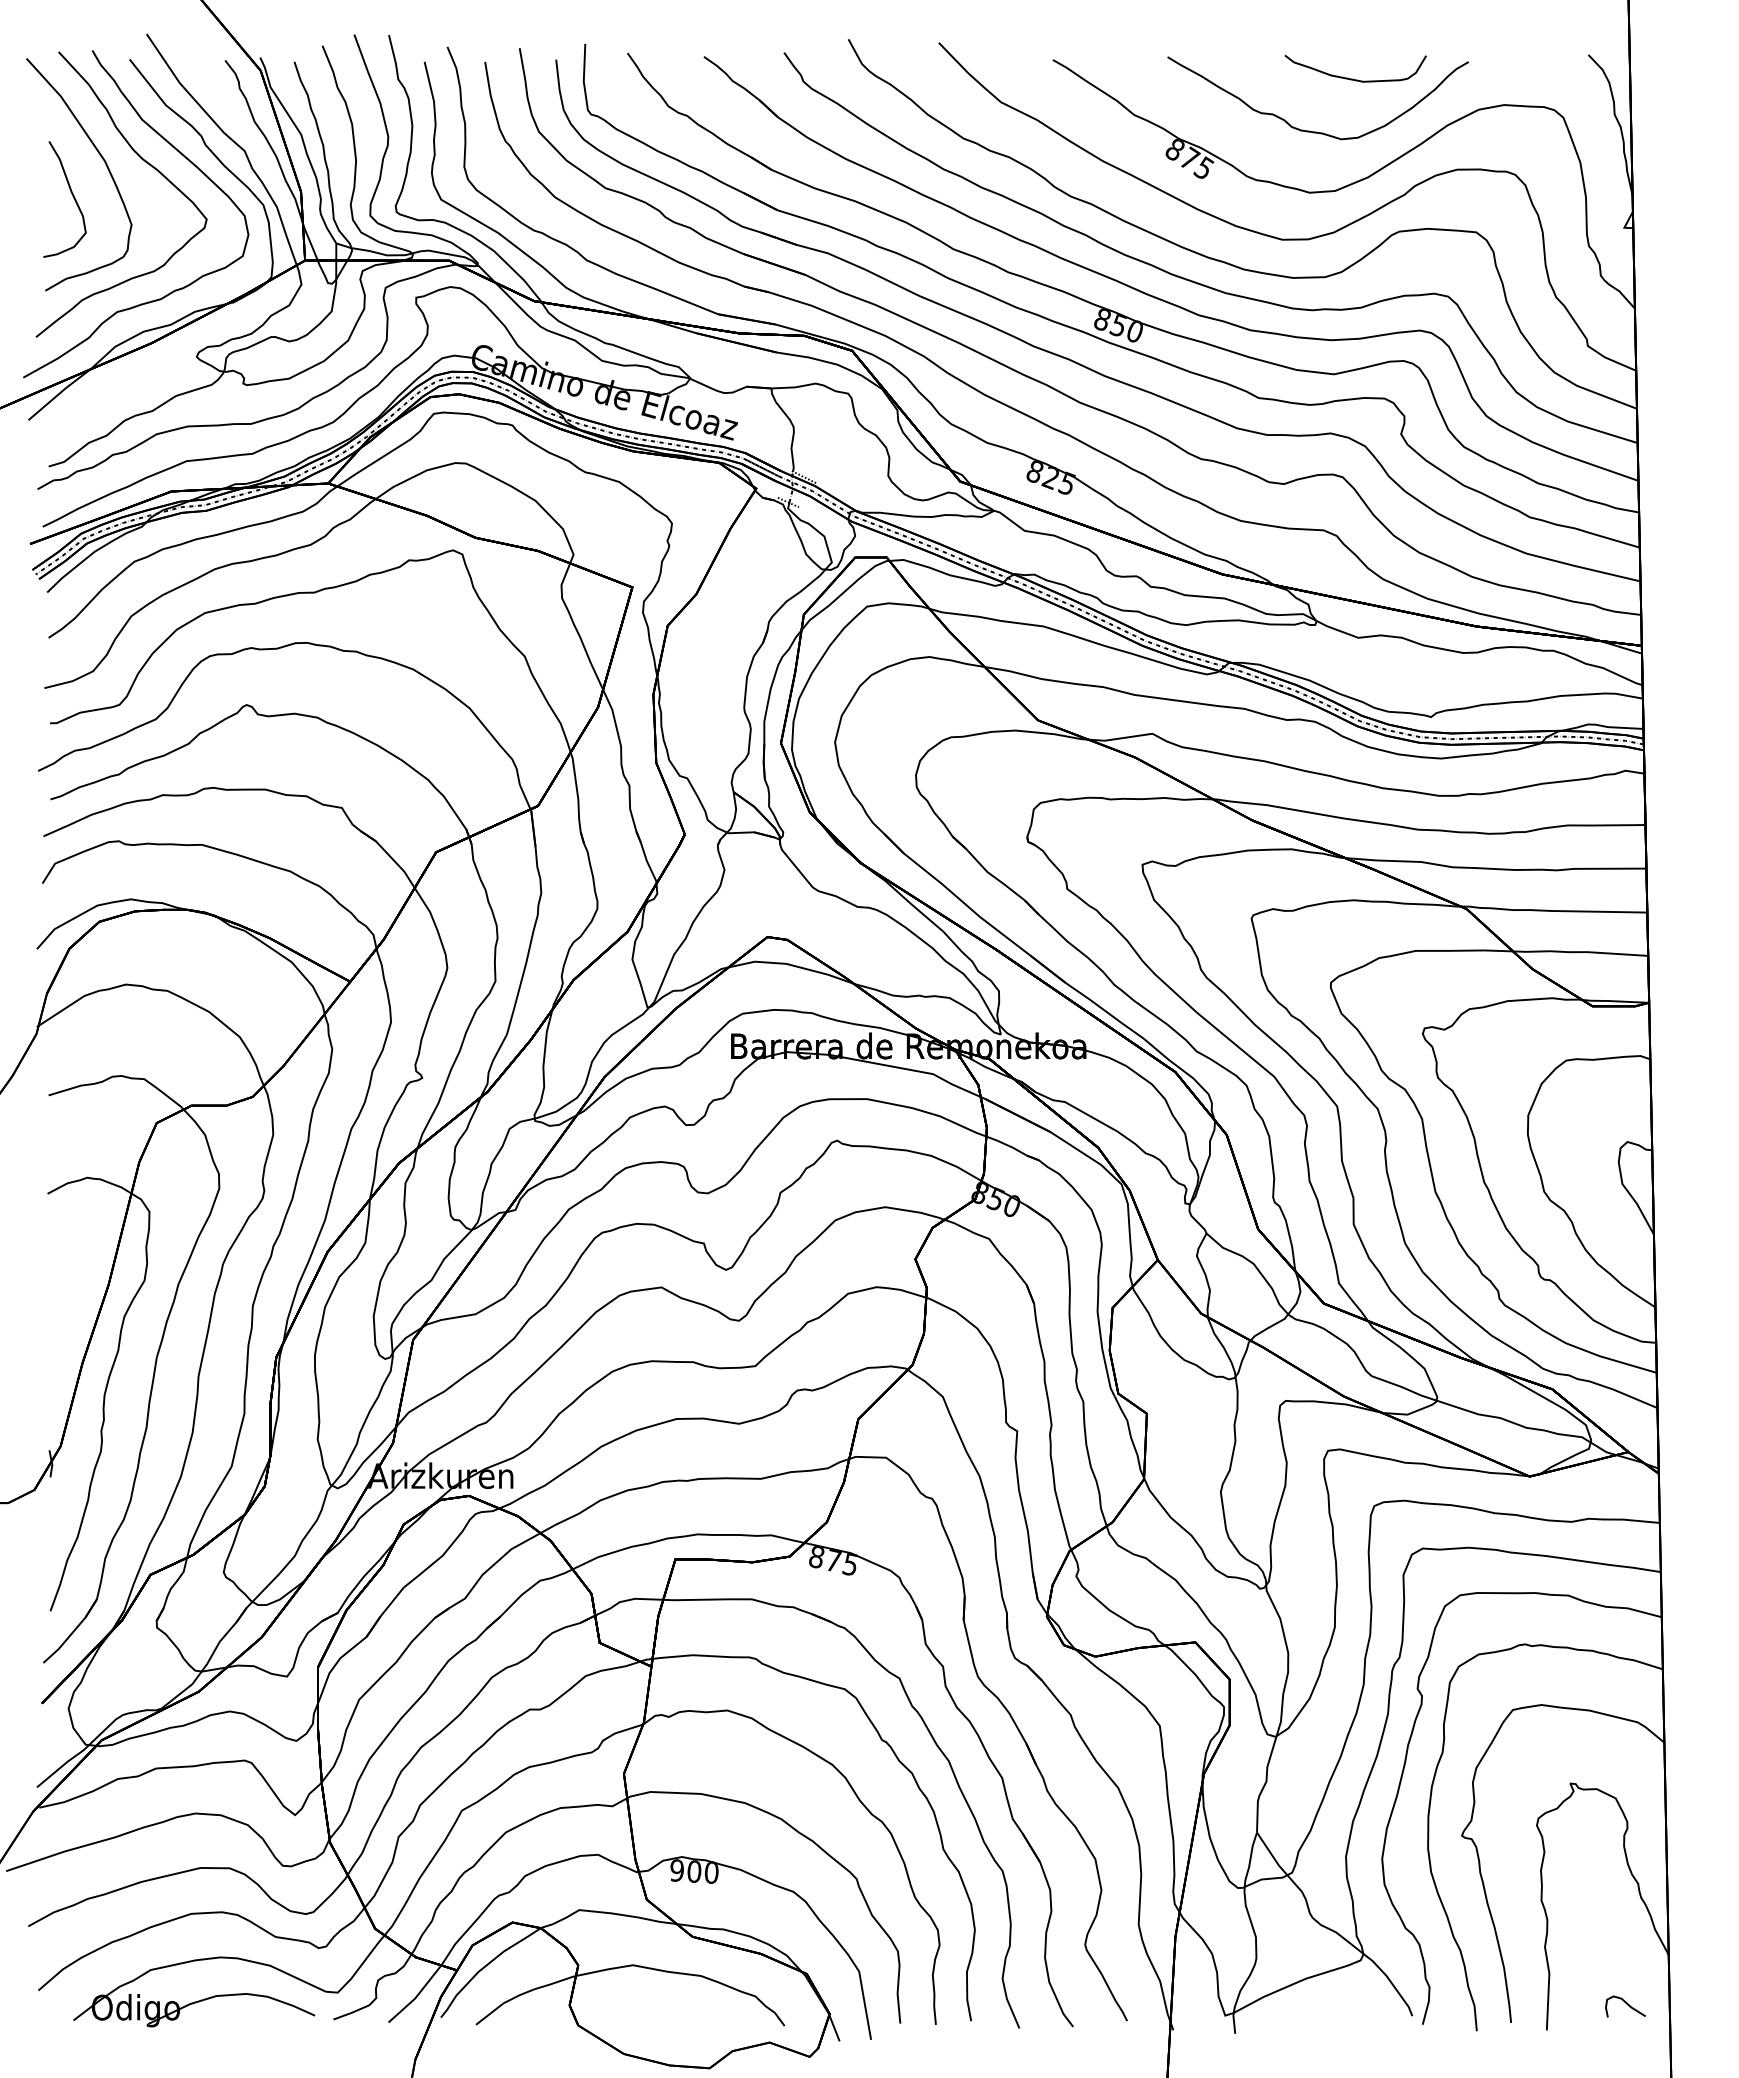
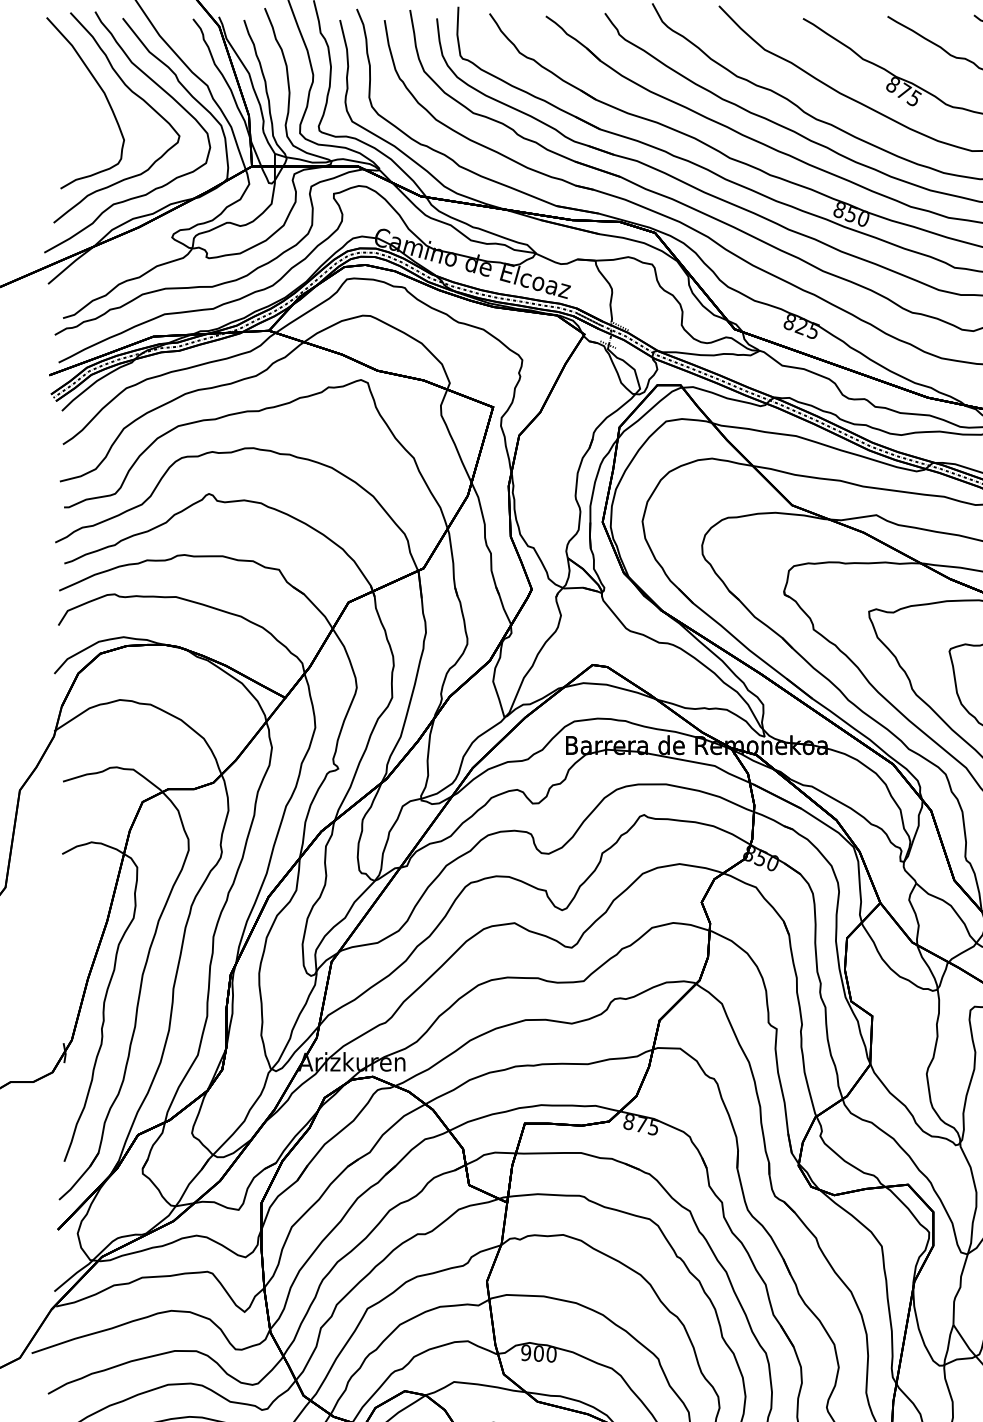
curve: (72, 196) -> (80, 119), removed

